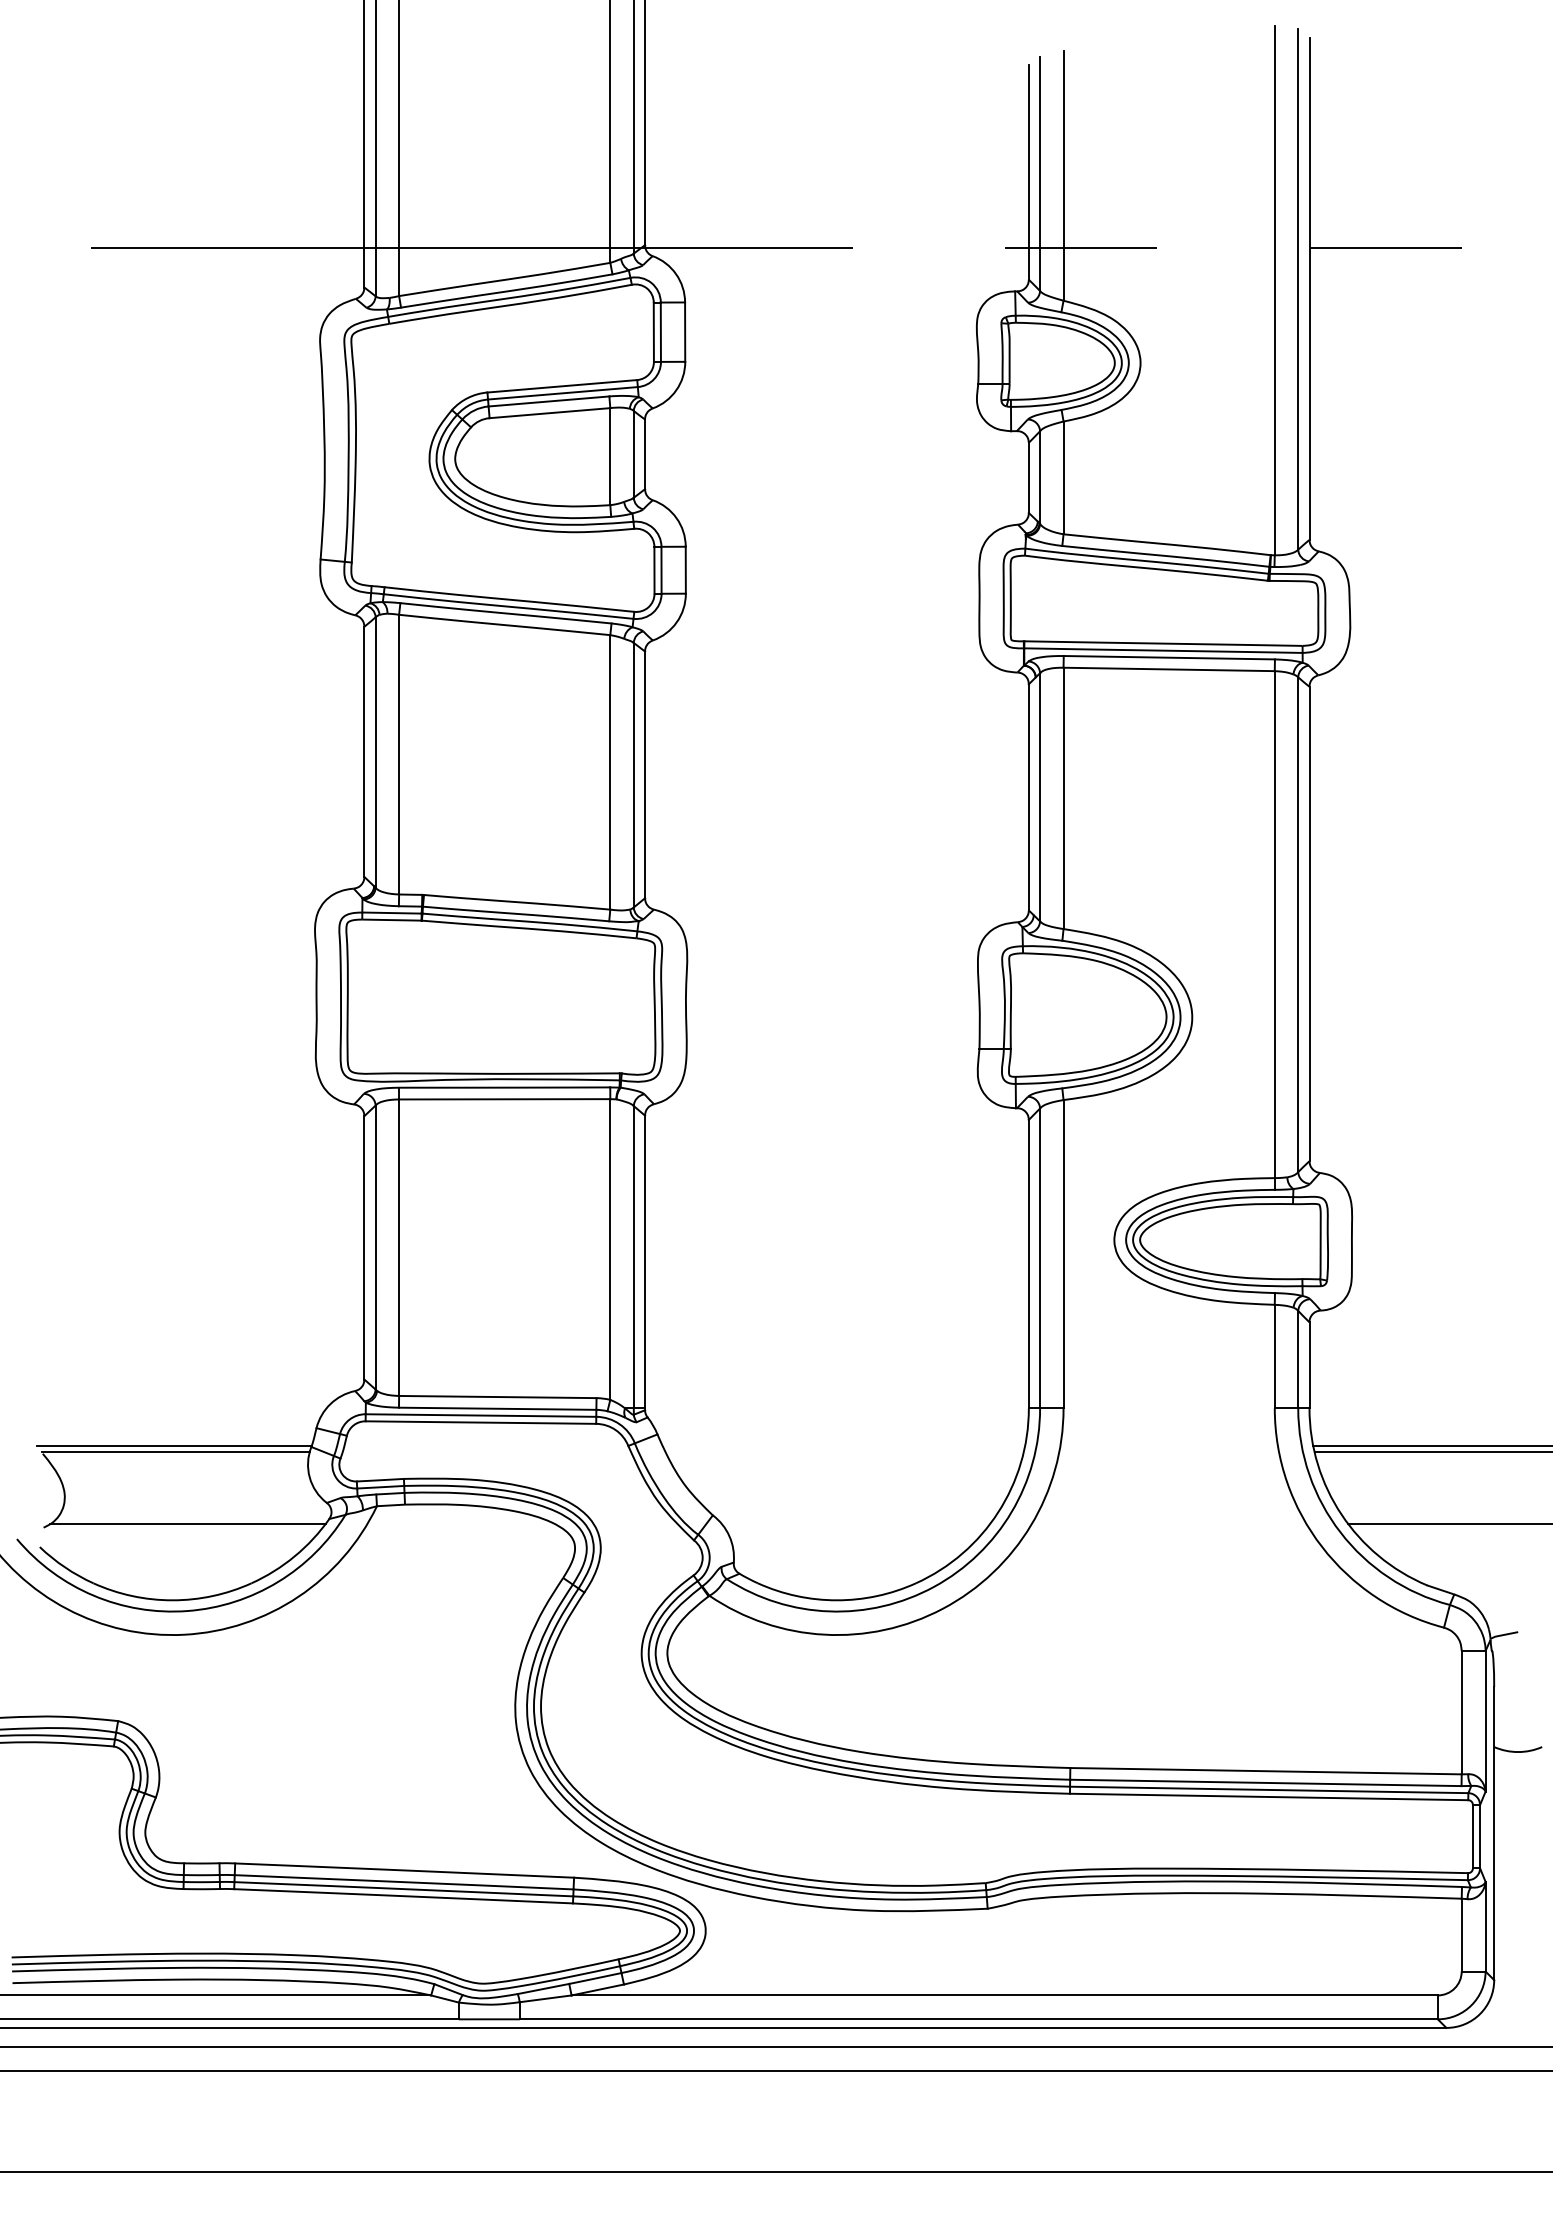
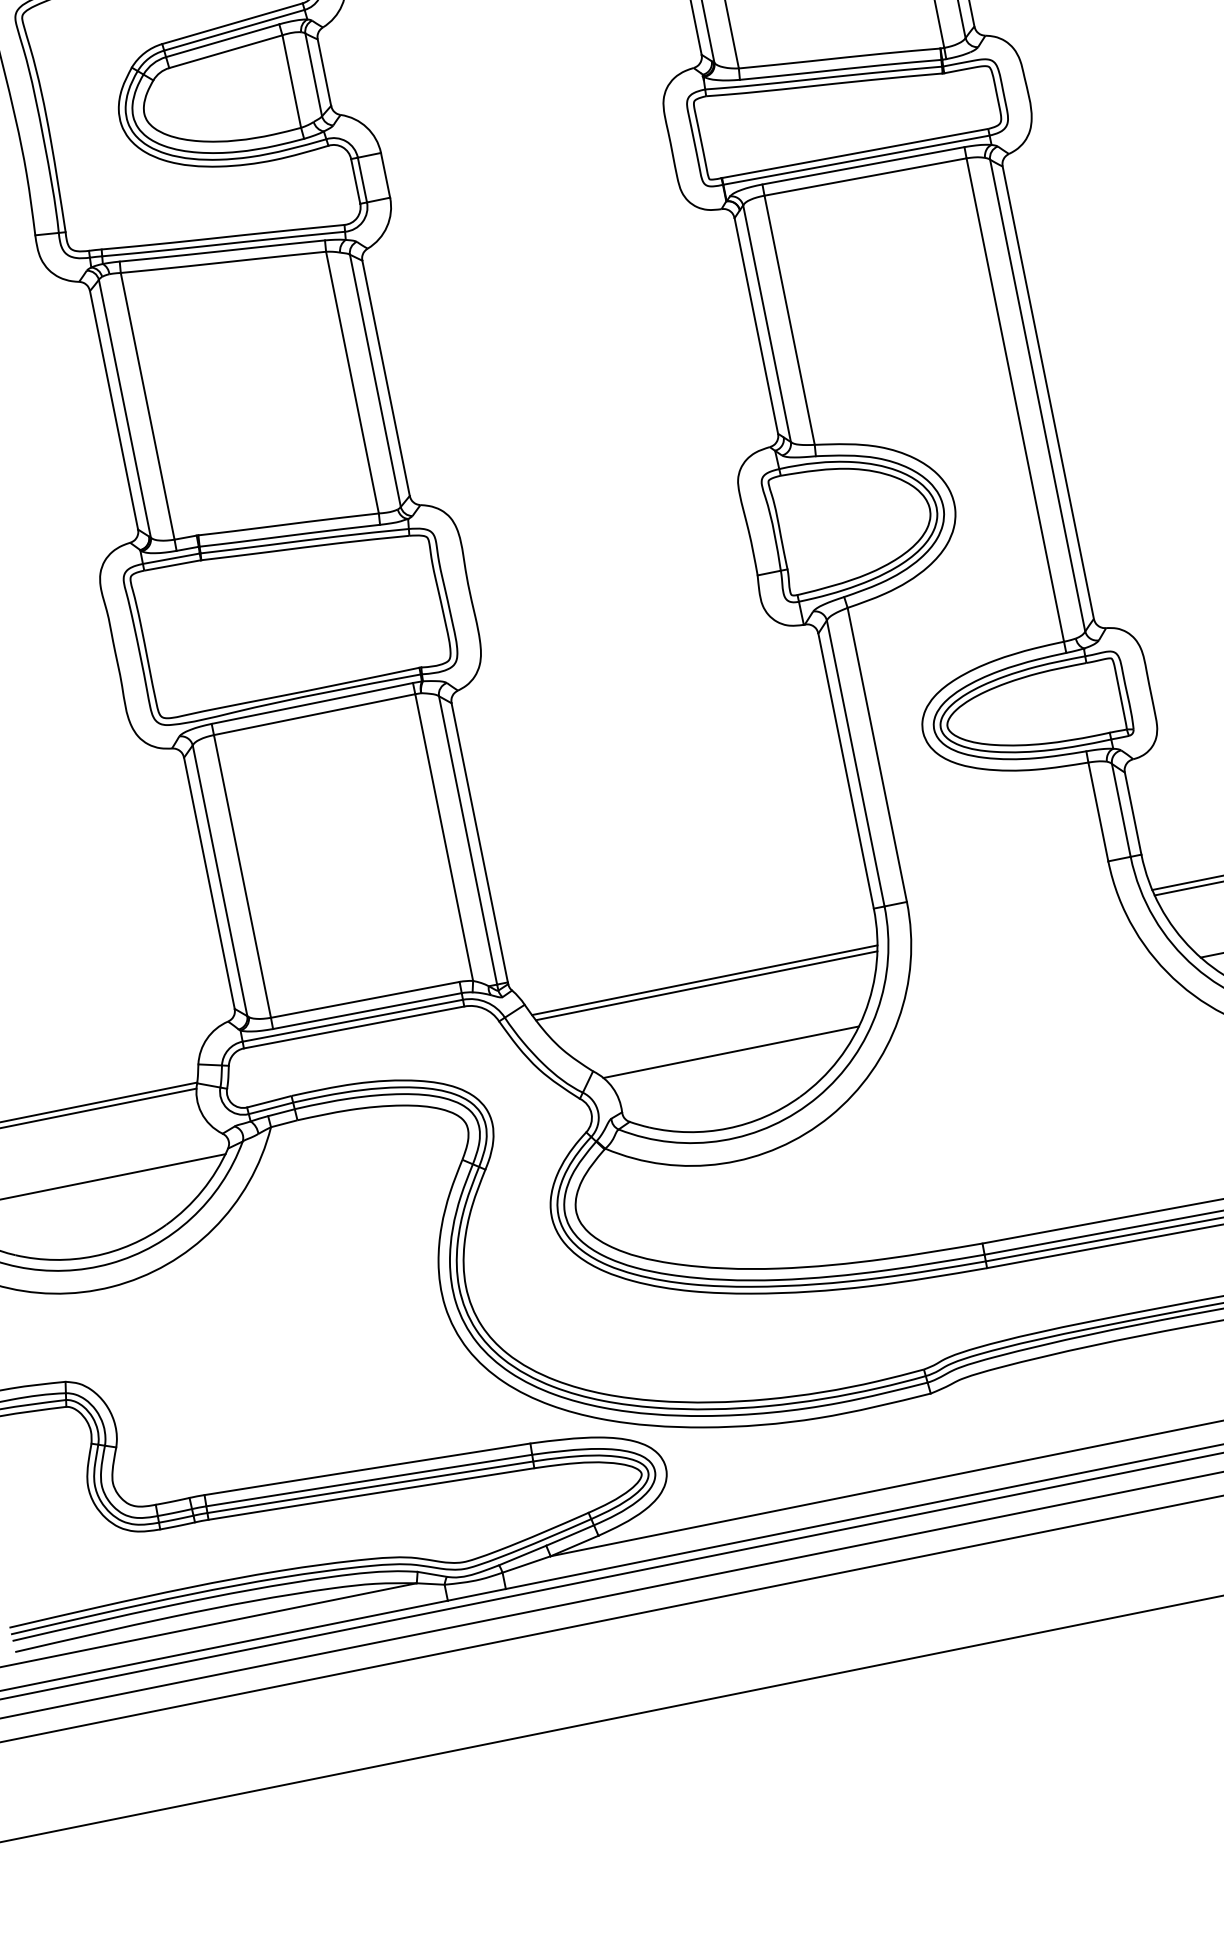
line: (843, 1446) -> (704, 980), added
line: (844, 1452) -> (706, 986), added
line: (856, 1524) -> (731, 1052), added

